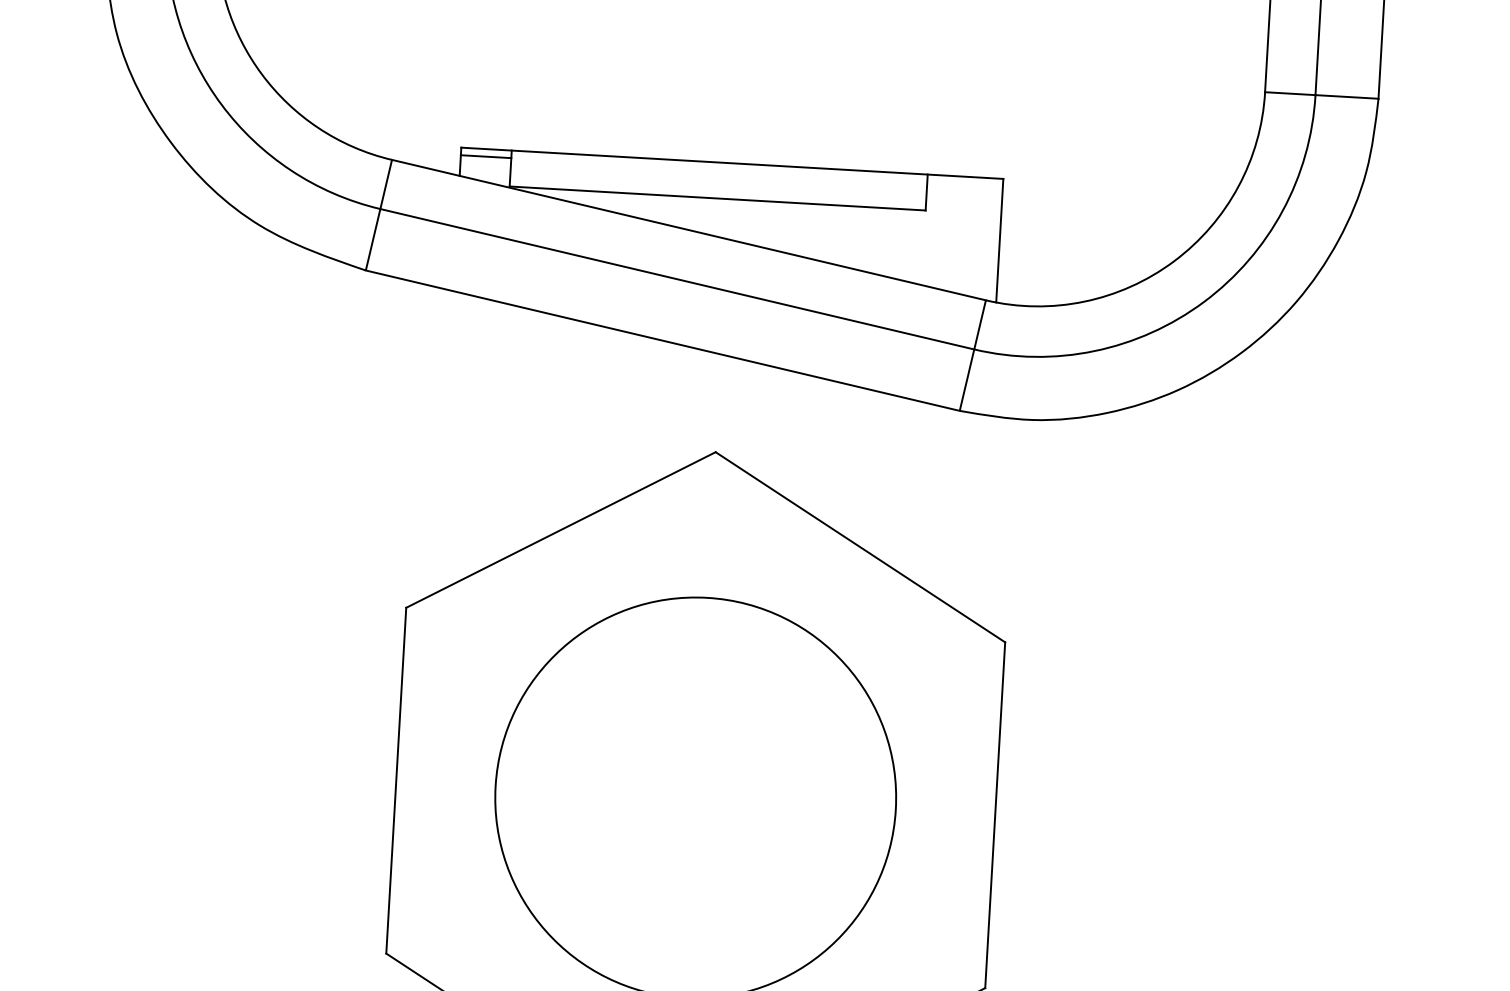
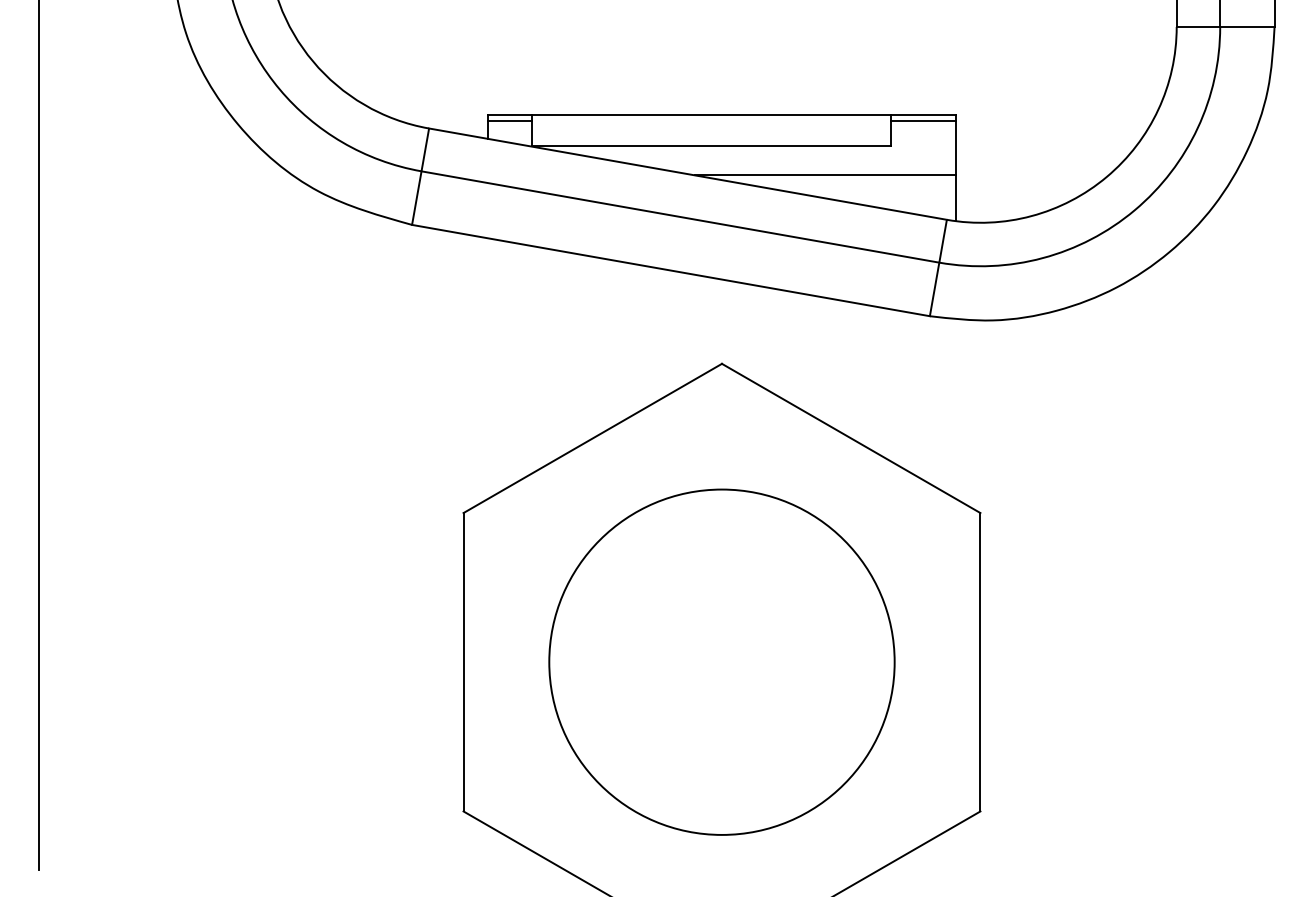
line: (964, 184) -> (922, 121), added
line: (848, 240) -> (825, 175), added

